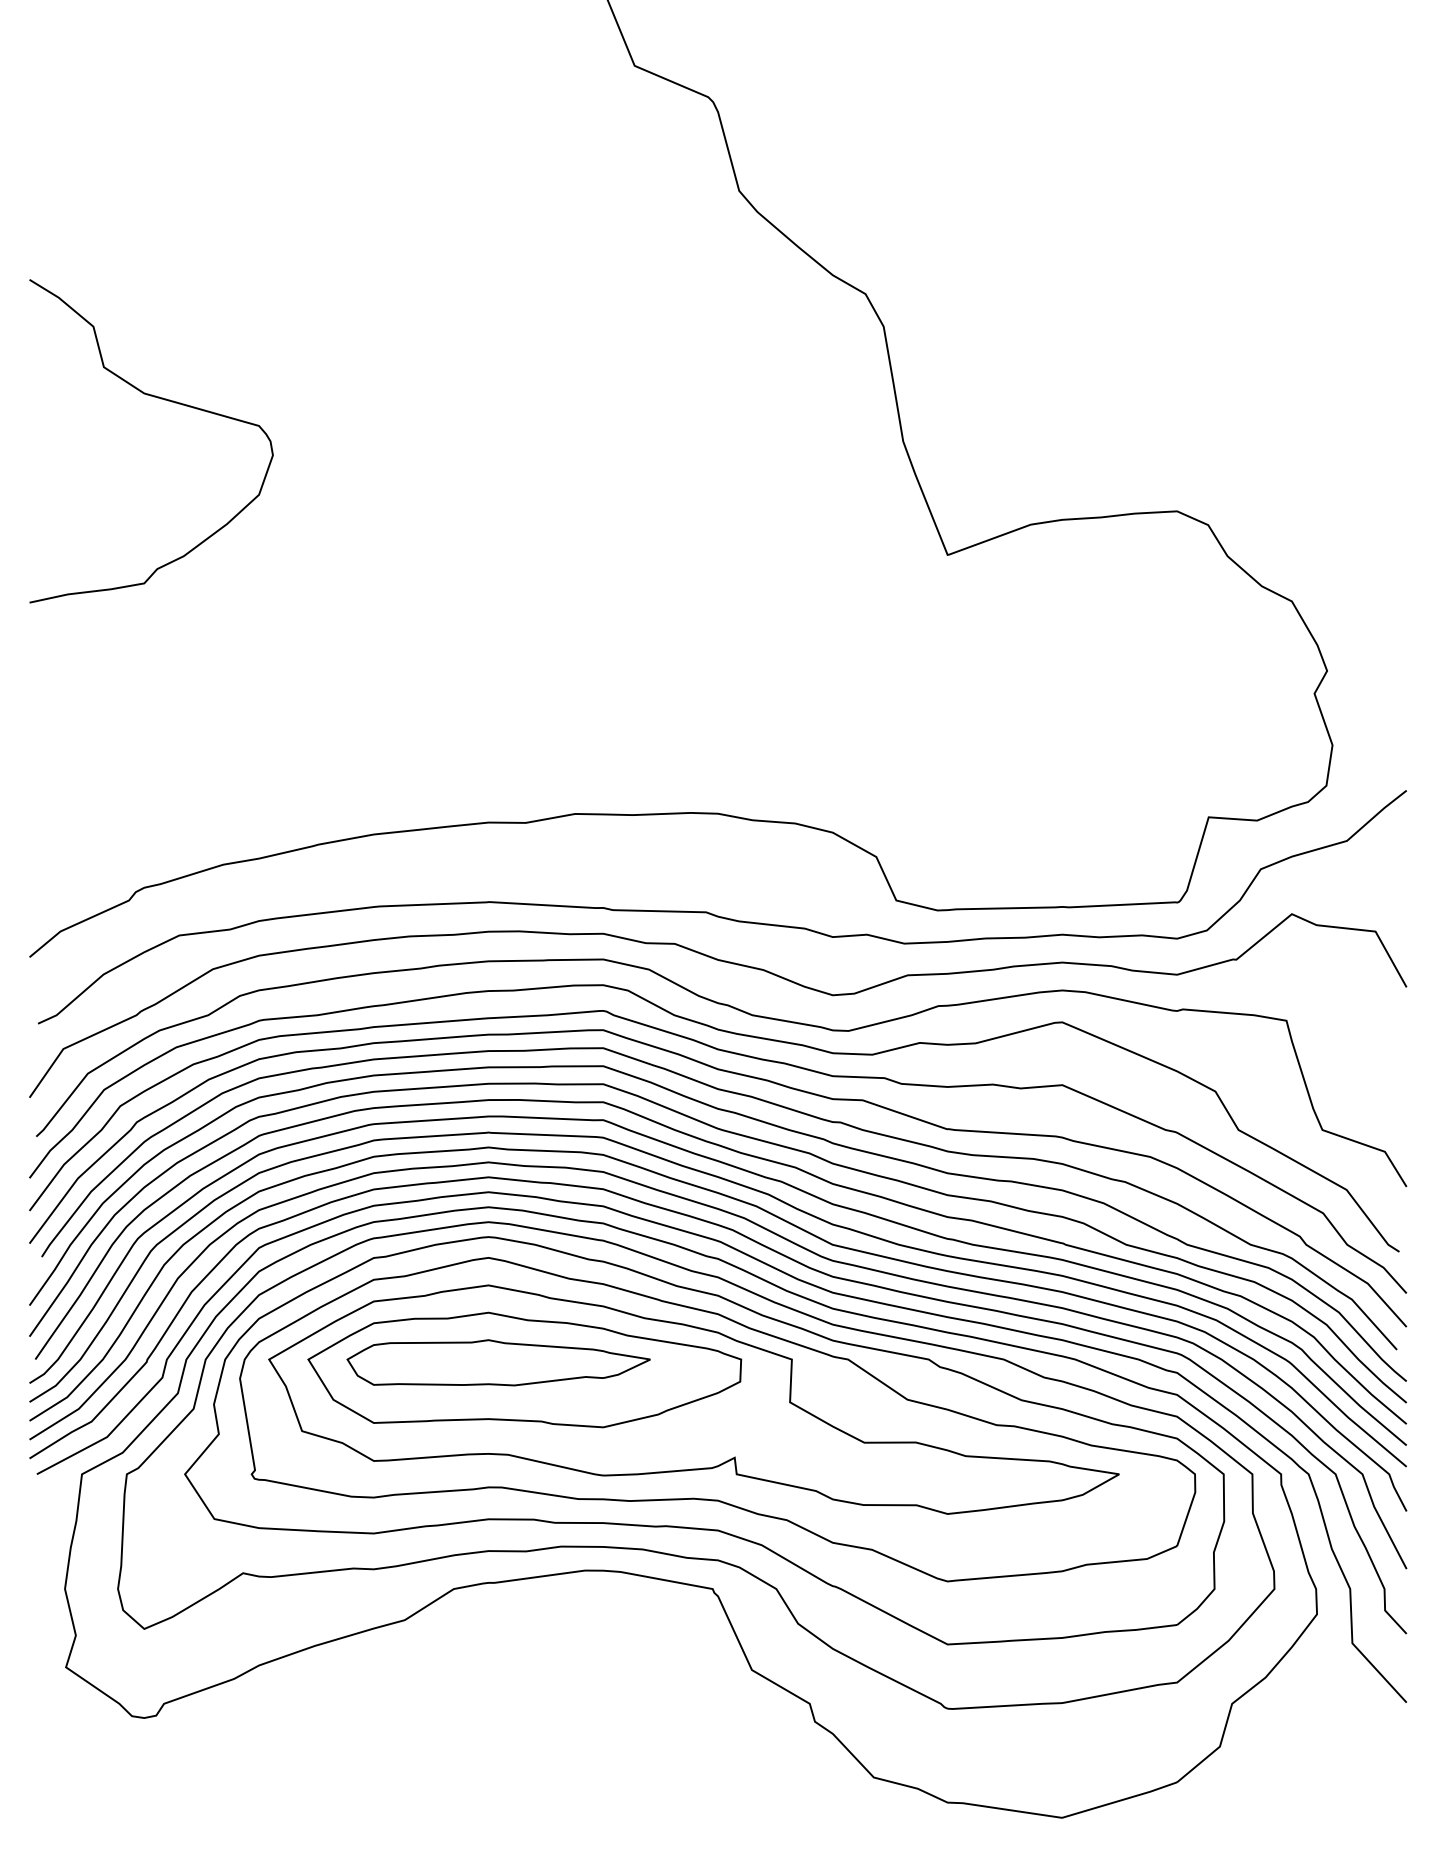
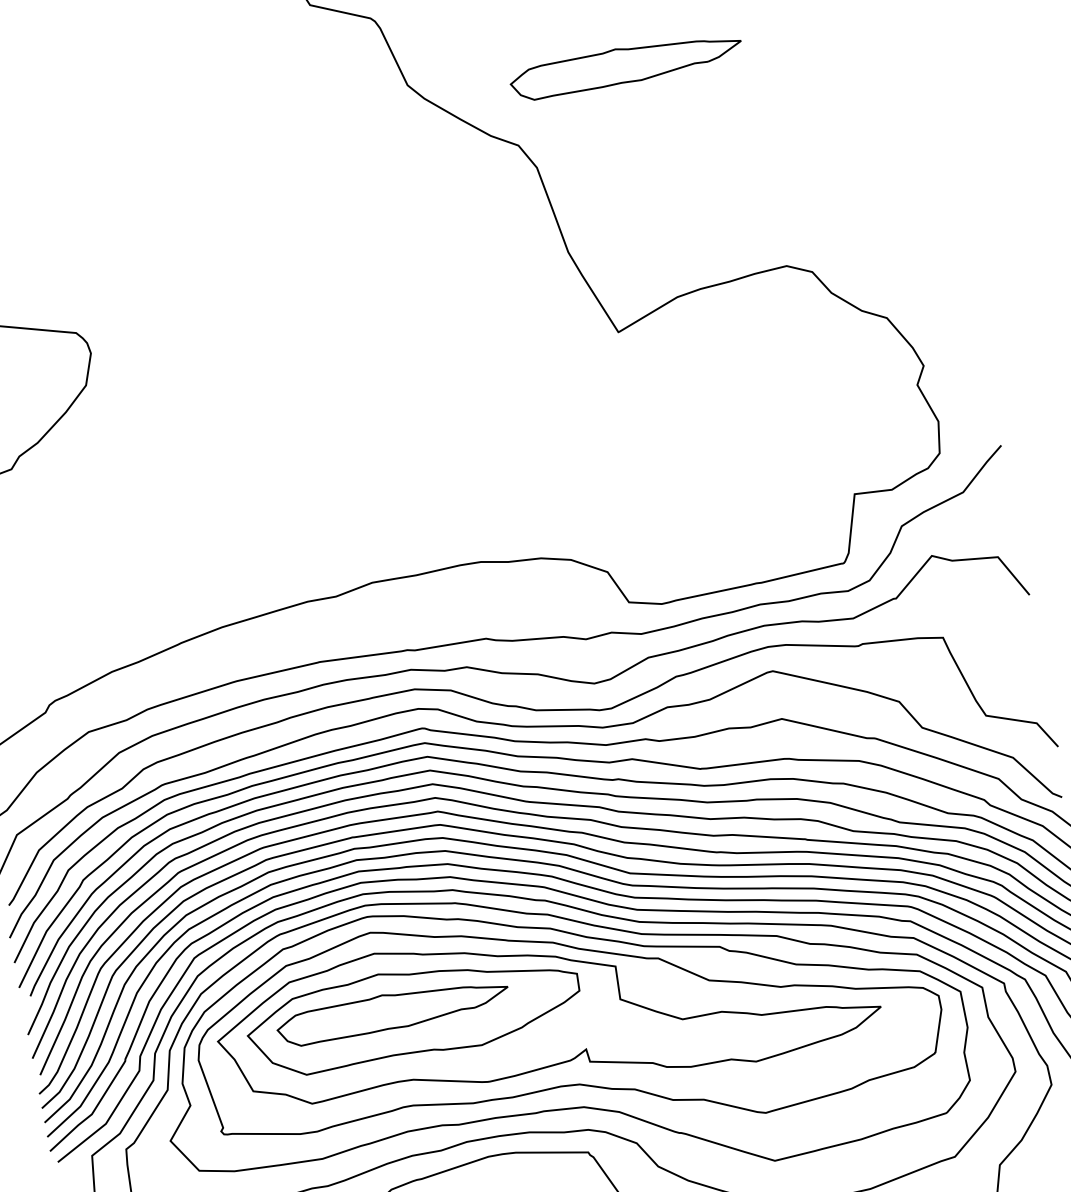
part: (1021, 217) -> (626, 64), added

